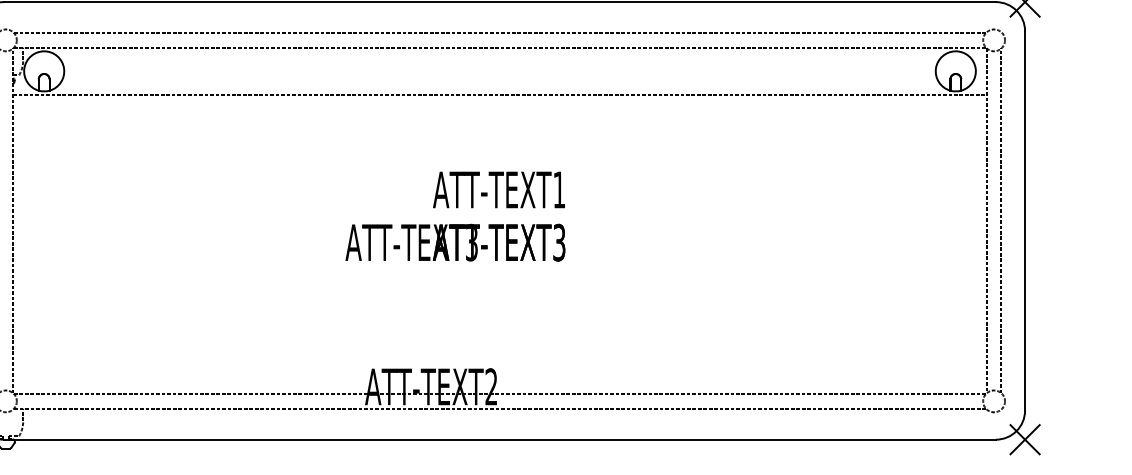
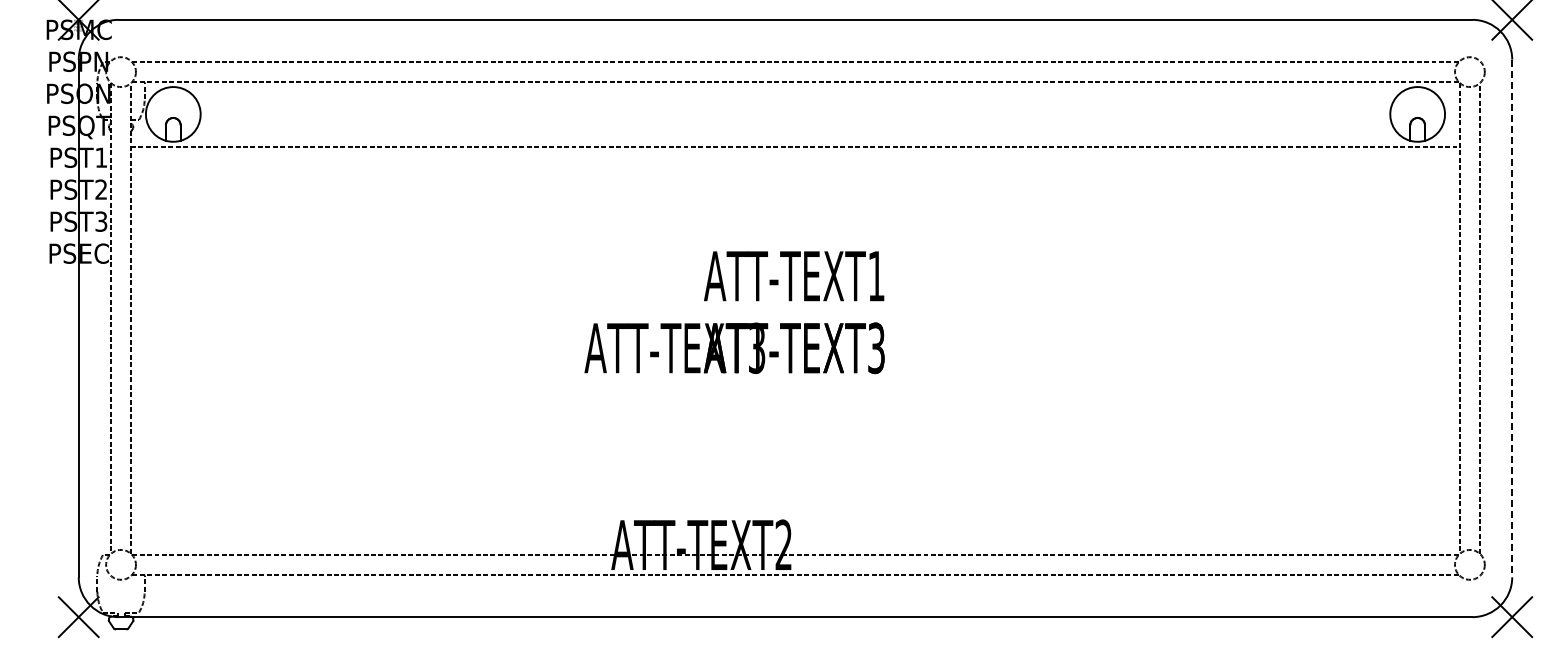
line: (1025, 220) -> (1512, 318), solid -> dashed

